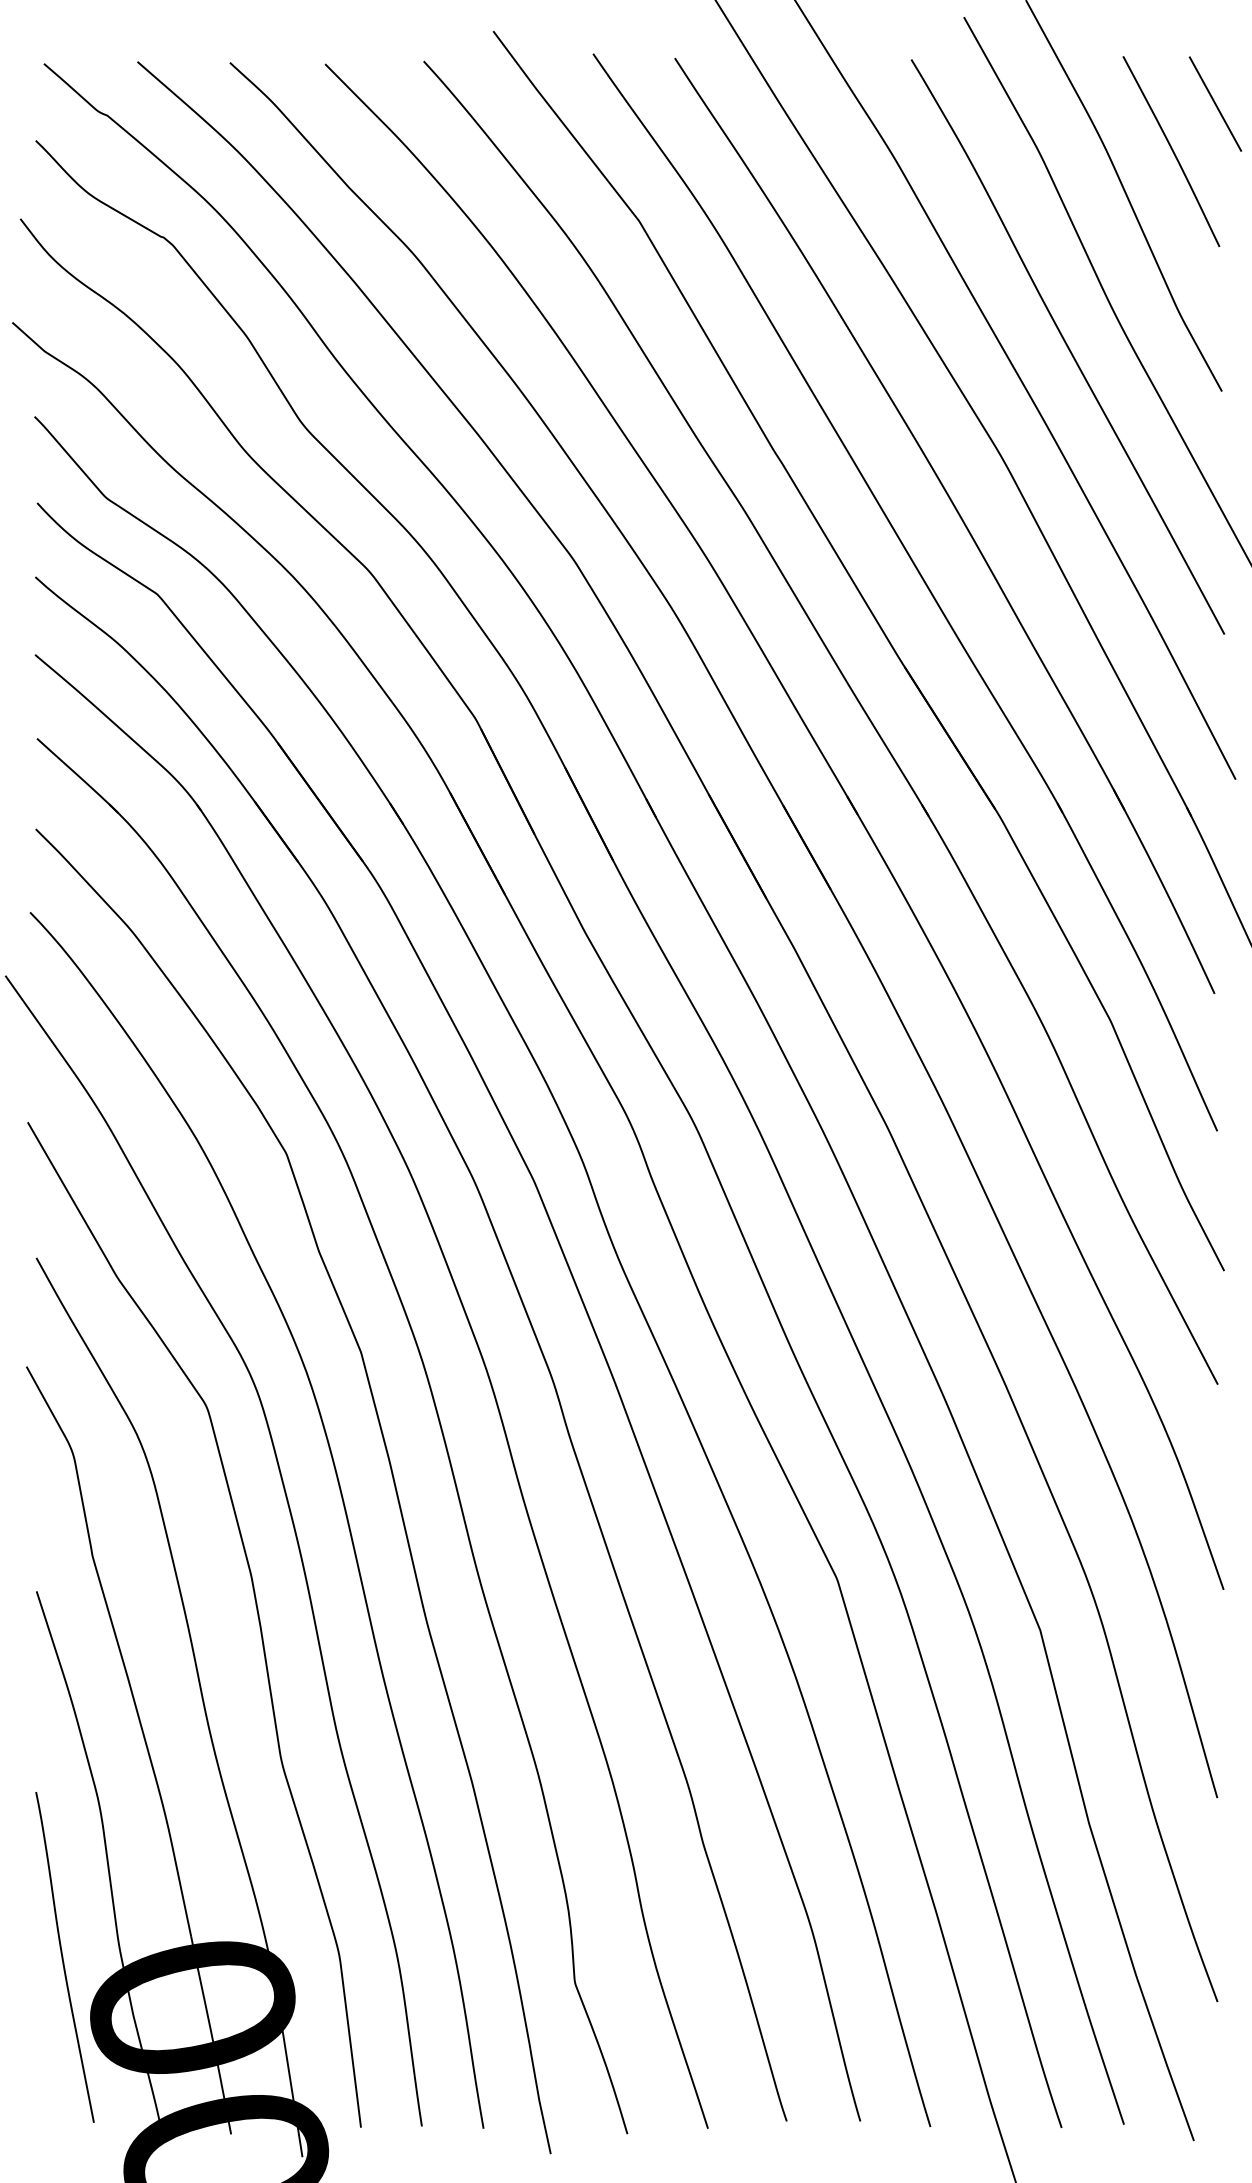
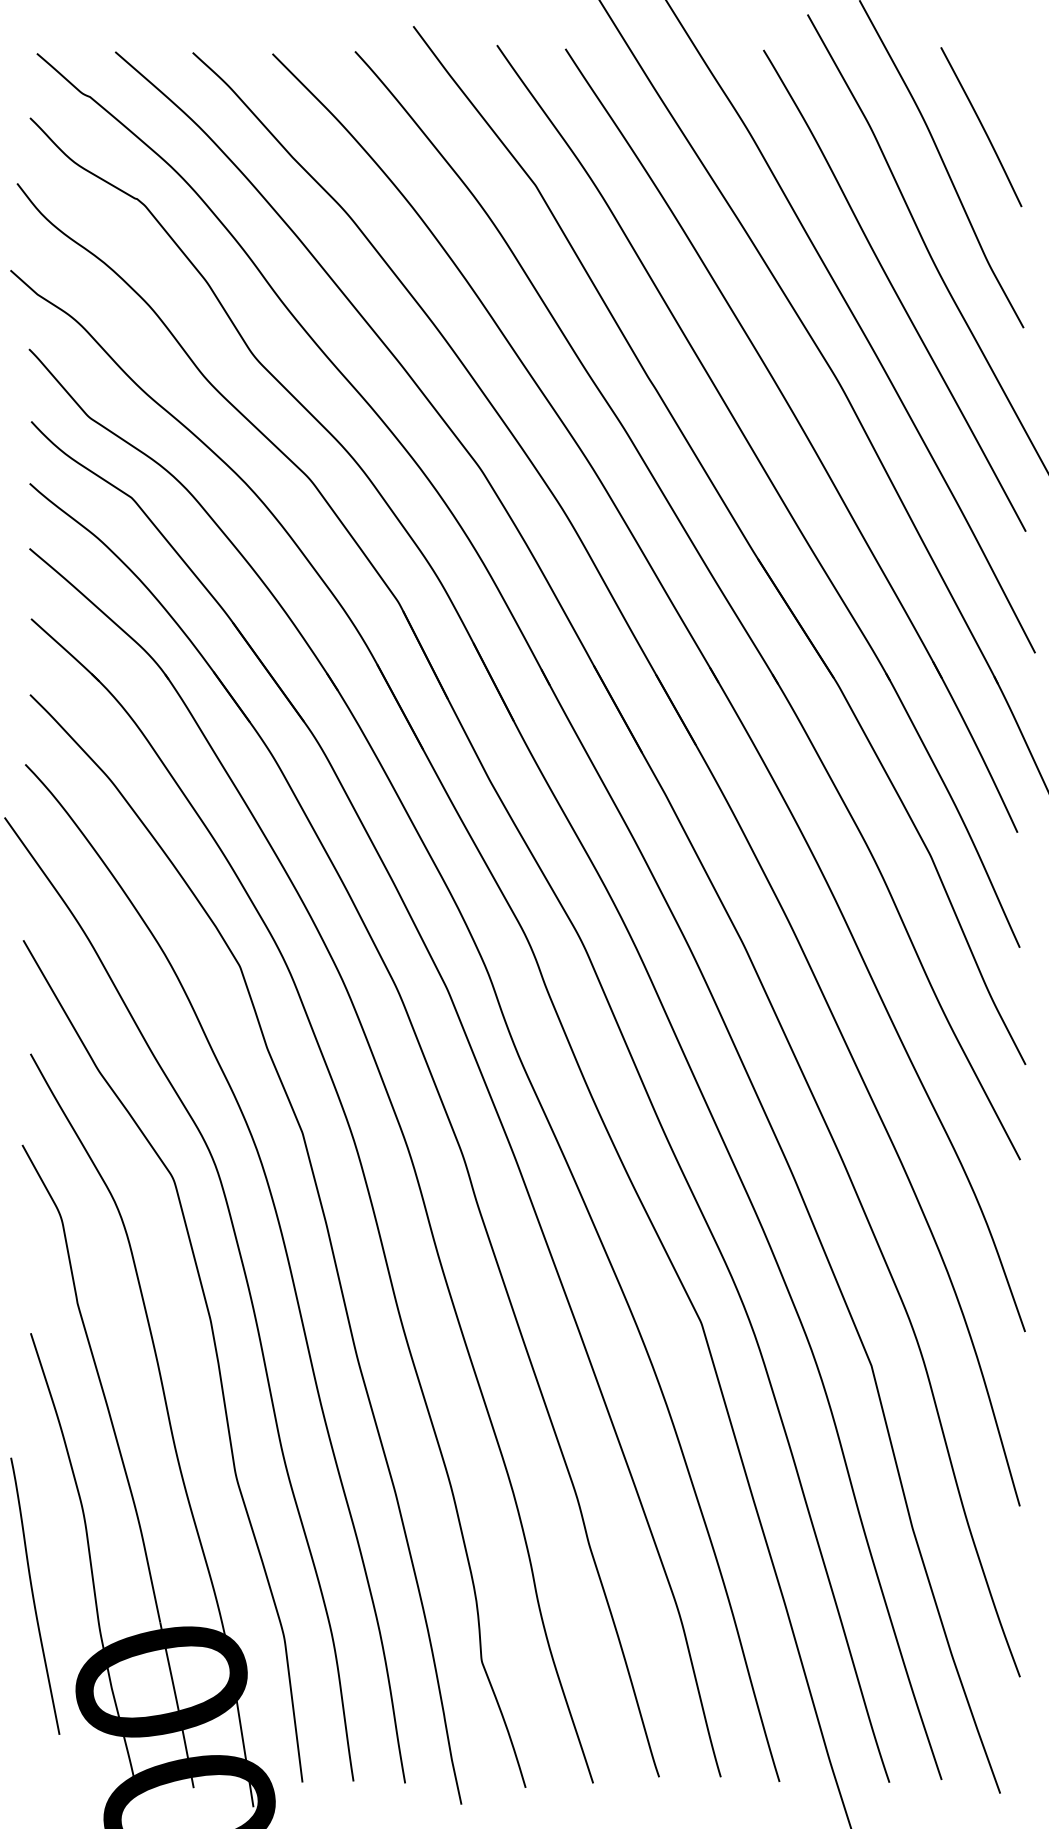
line: (1214, 103) -> (1017, 86), removed
curve: (63, 1957) -> (34, 1596), moved

